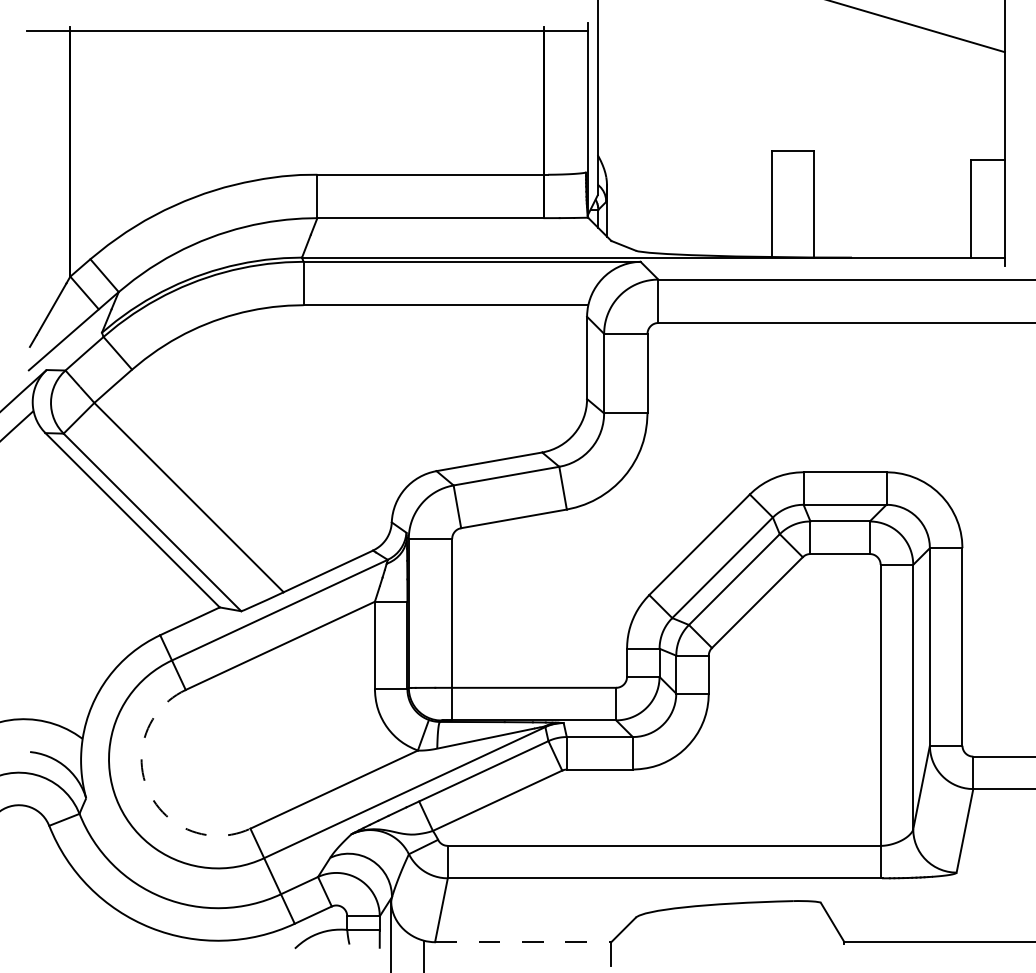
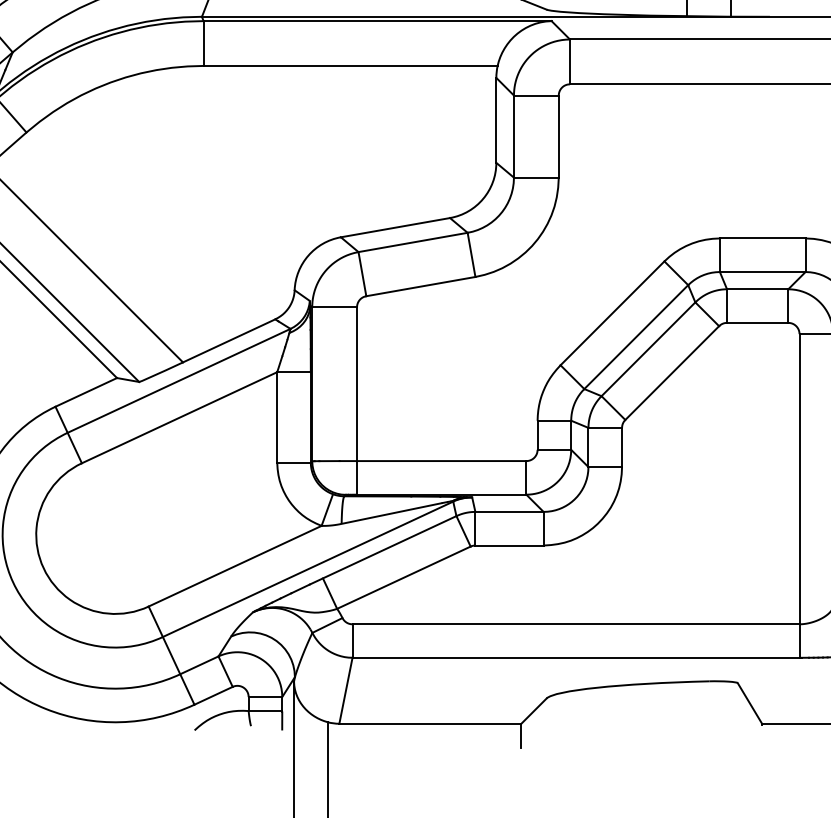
arc: (148, 791) -> (43, 568), dashed -> solid
line: (523, 942) -> (430, 724), dashed -> solid

